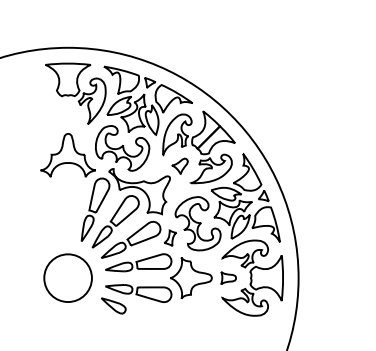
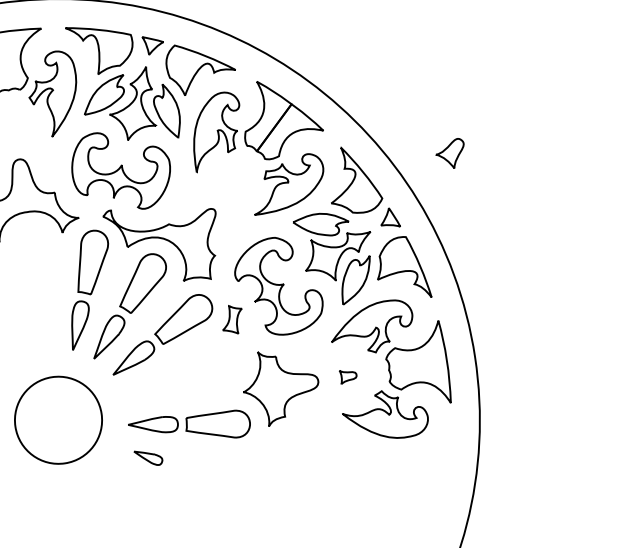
part: (179, 165) -> (449, 152), moved
part: (138, 262) -> (181, 372), removed
part: (228, 277) -> (348, 375), size x0.6
part: (113, 305) -> (147, 457), size x0.6

